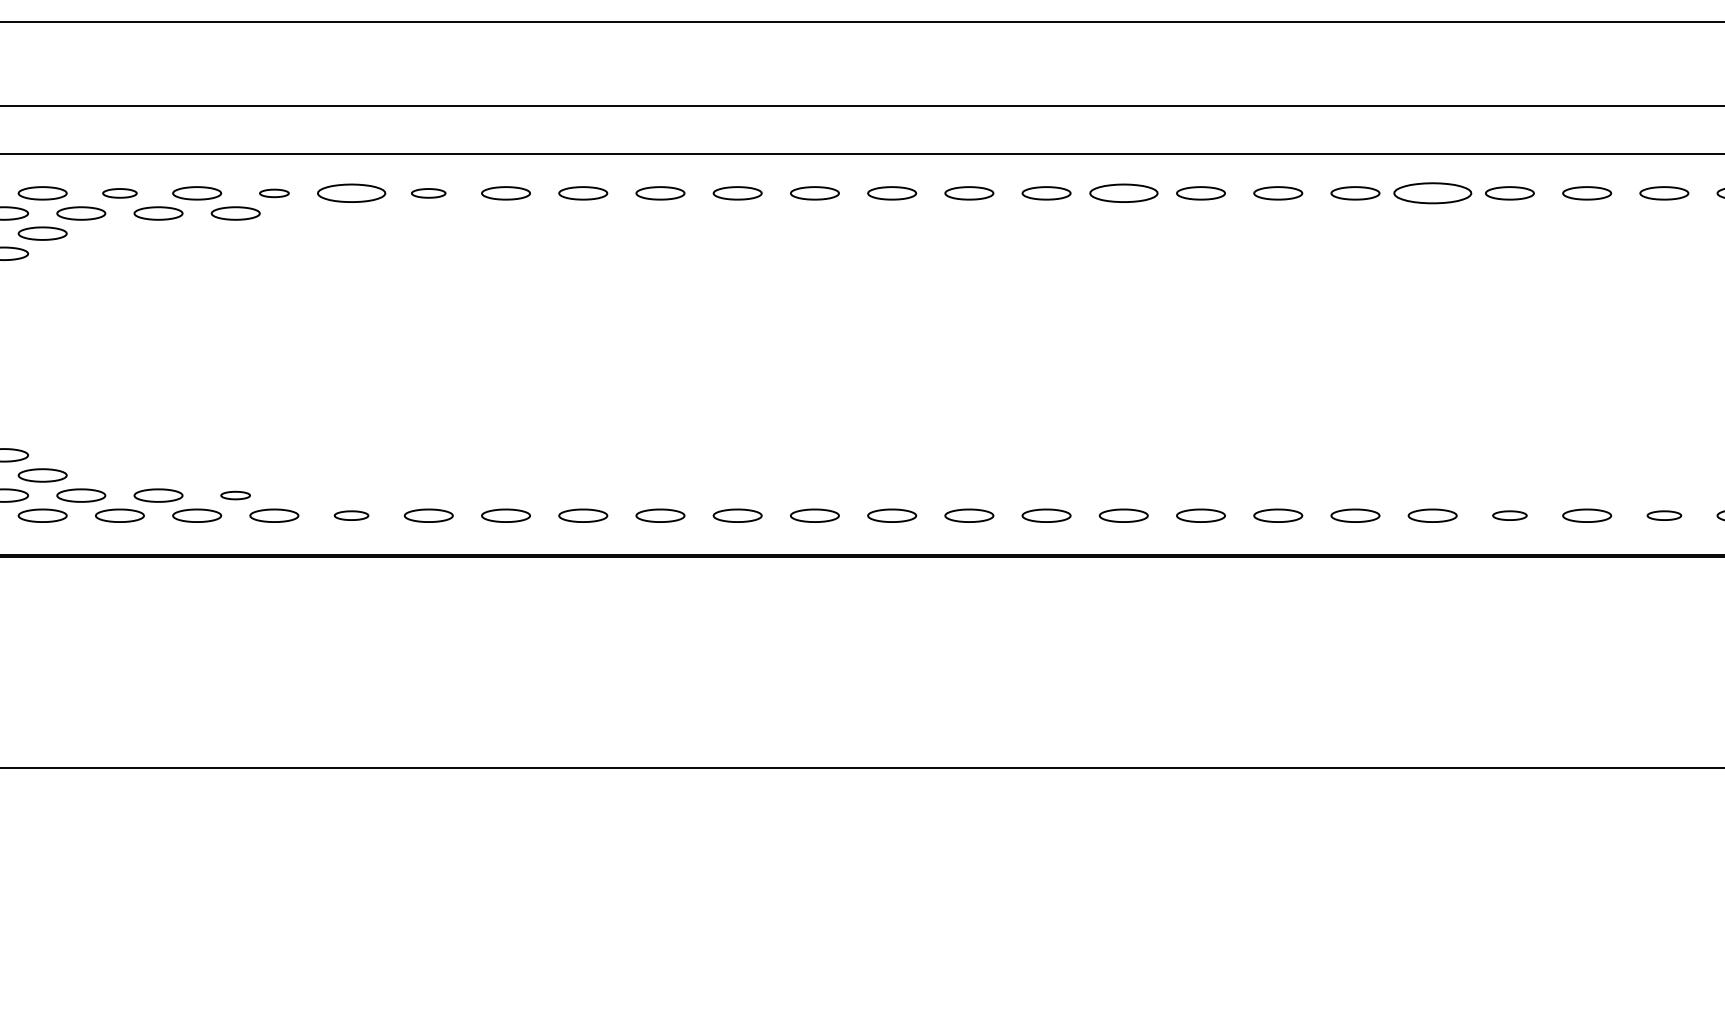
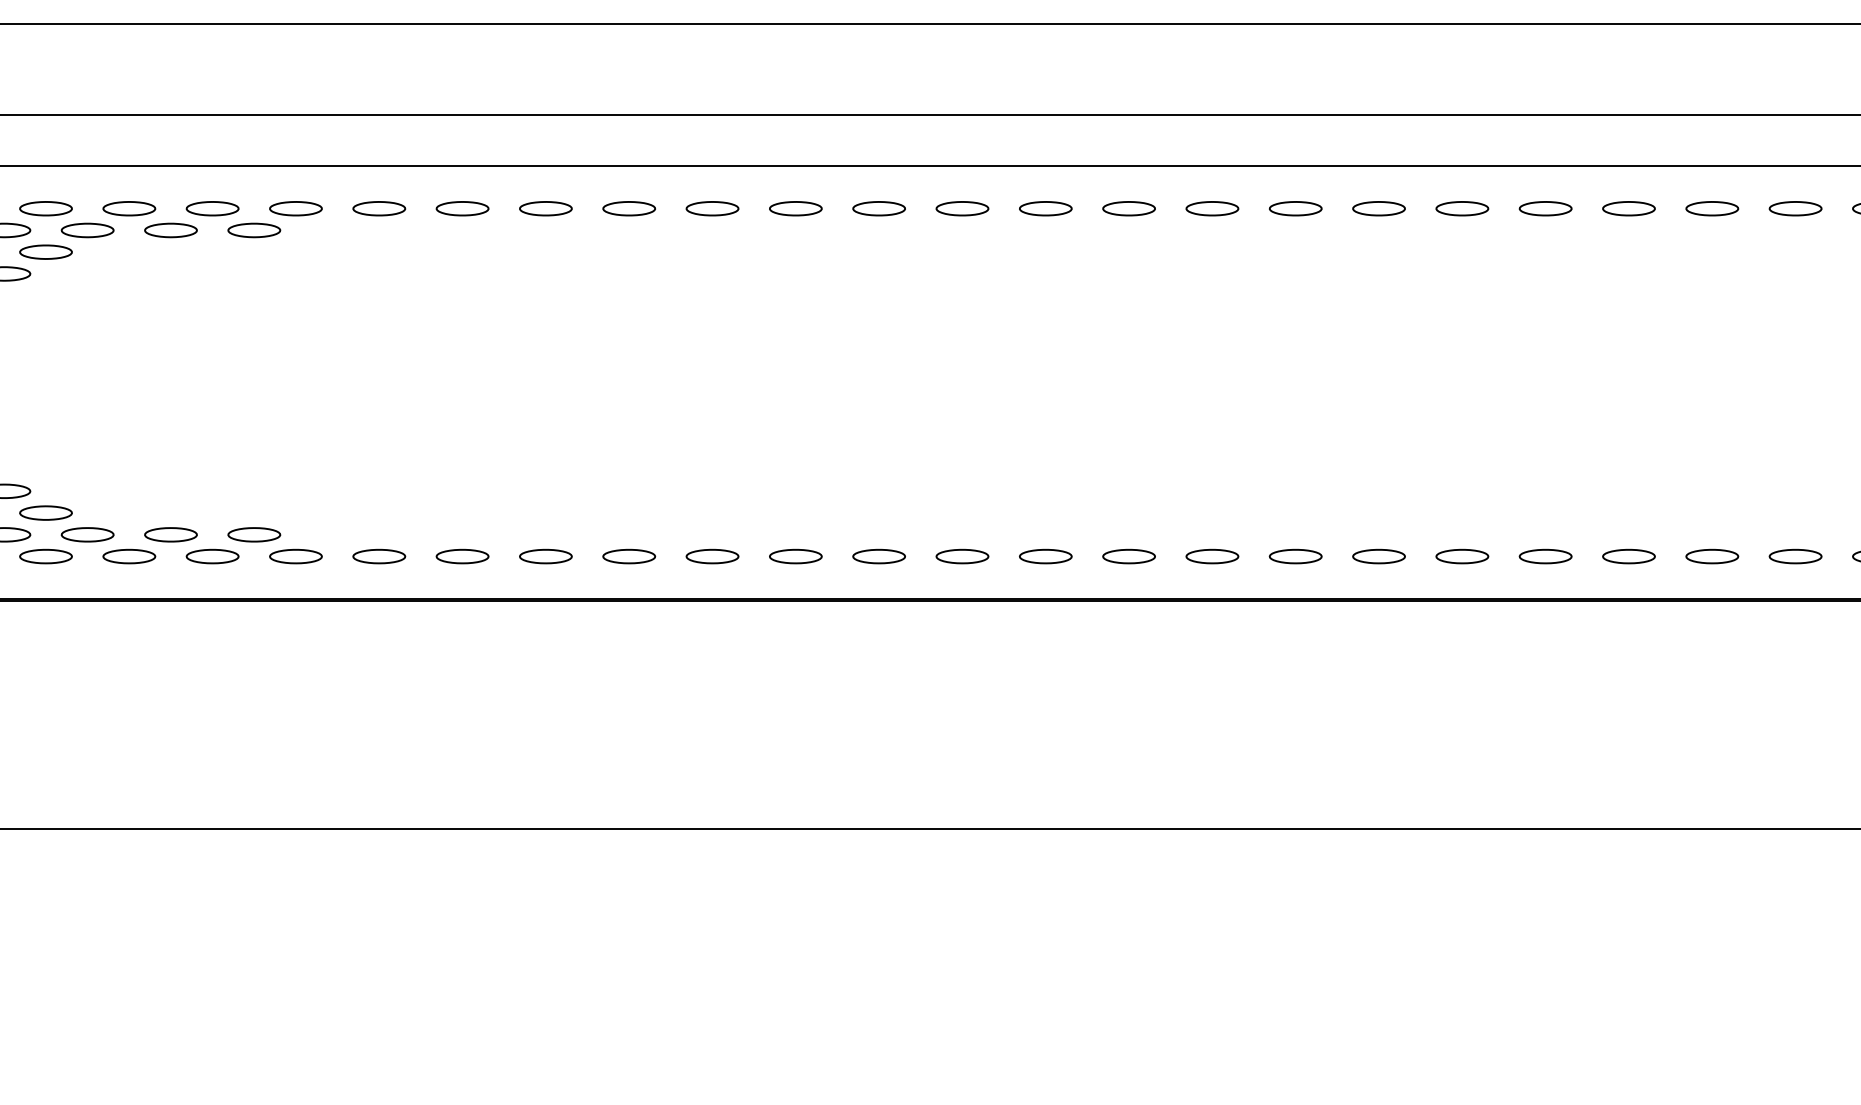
part: (119, 193) -> (128, 208), size x1.43
part: (274, 193) -> (296, 208), size x1.67
part: (351, 193) -> (379, 208), size x0.71
part: (428, 193) -> (462, 208), size x1.43
part: (1123, 193) -> (1212, 208), size x0.71
part: (1432, 193) -> (1545, 208), size x0.62
part: (235, 495) -> (254, 534), size x1.67
part: (351, 515) -> (379, 556), size x1.43
part: (1509, 515) -> (1628, 556), size x1.43
part: (1664, 515) -> (1795, 556), size x1.43

